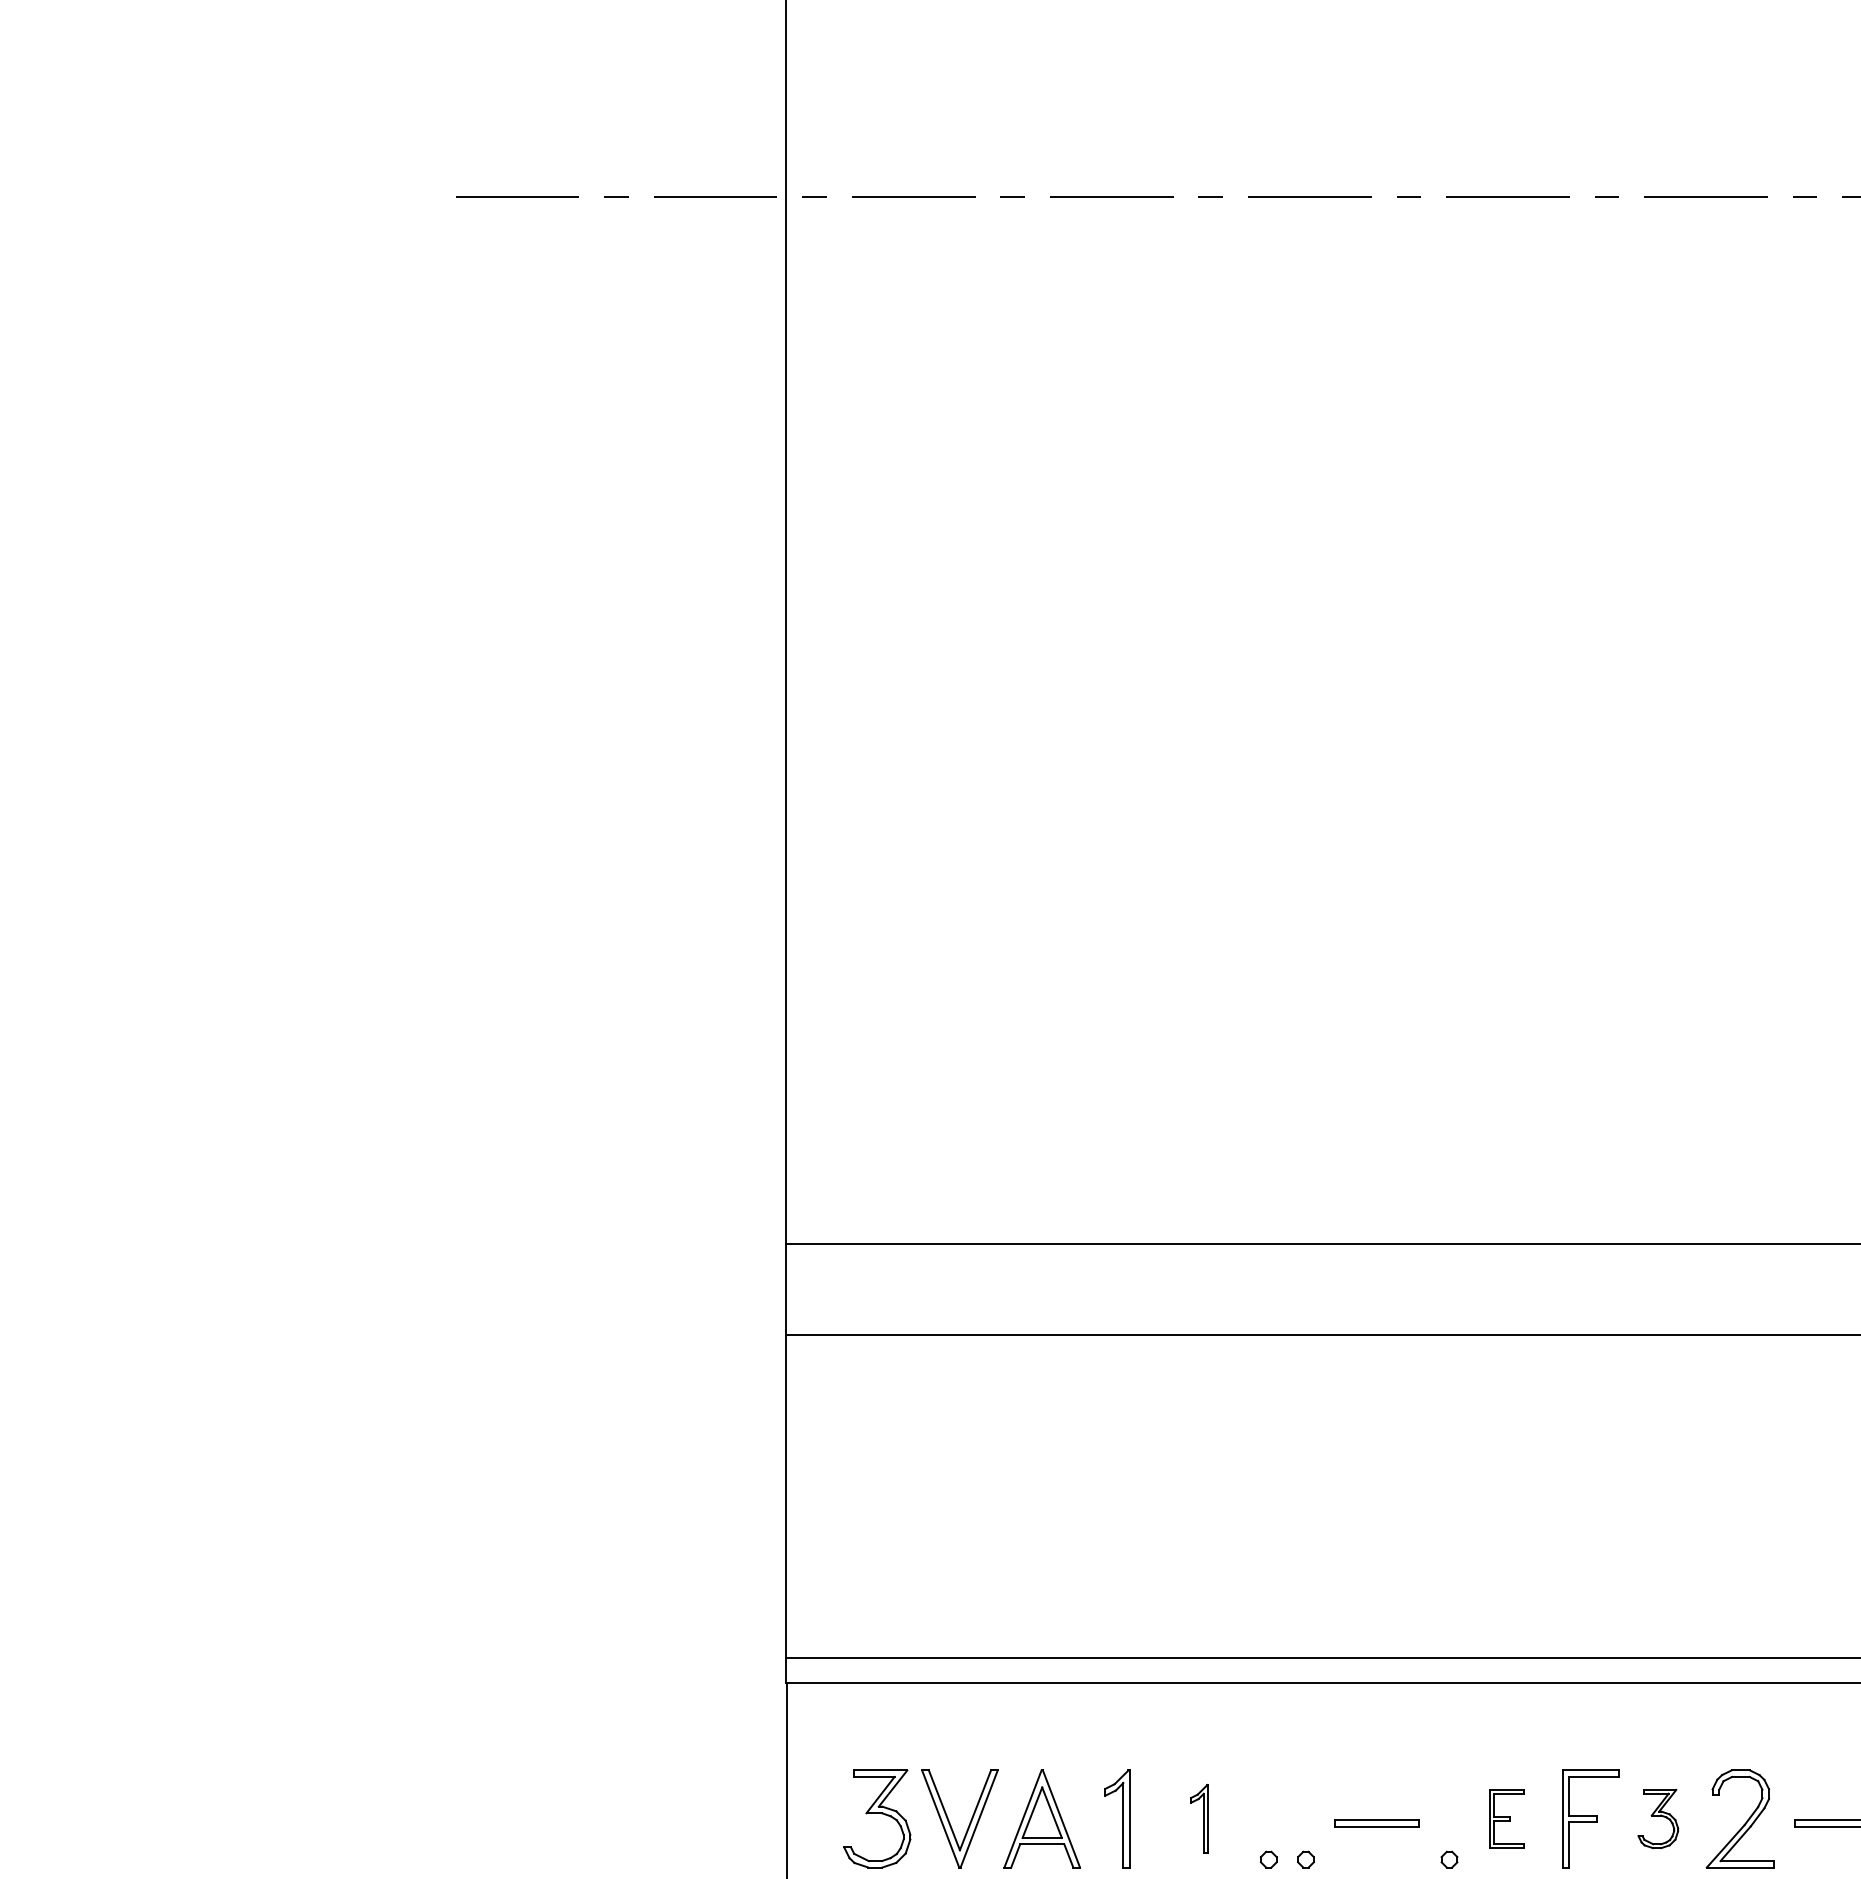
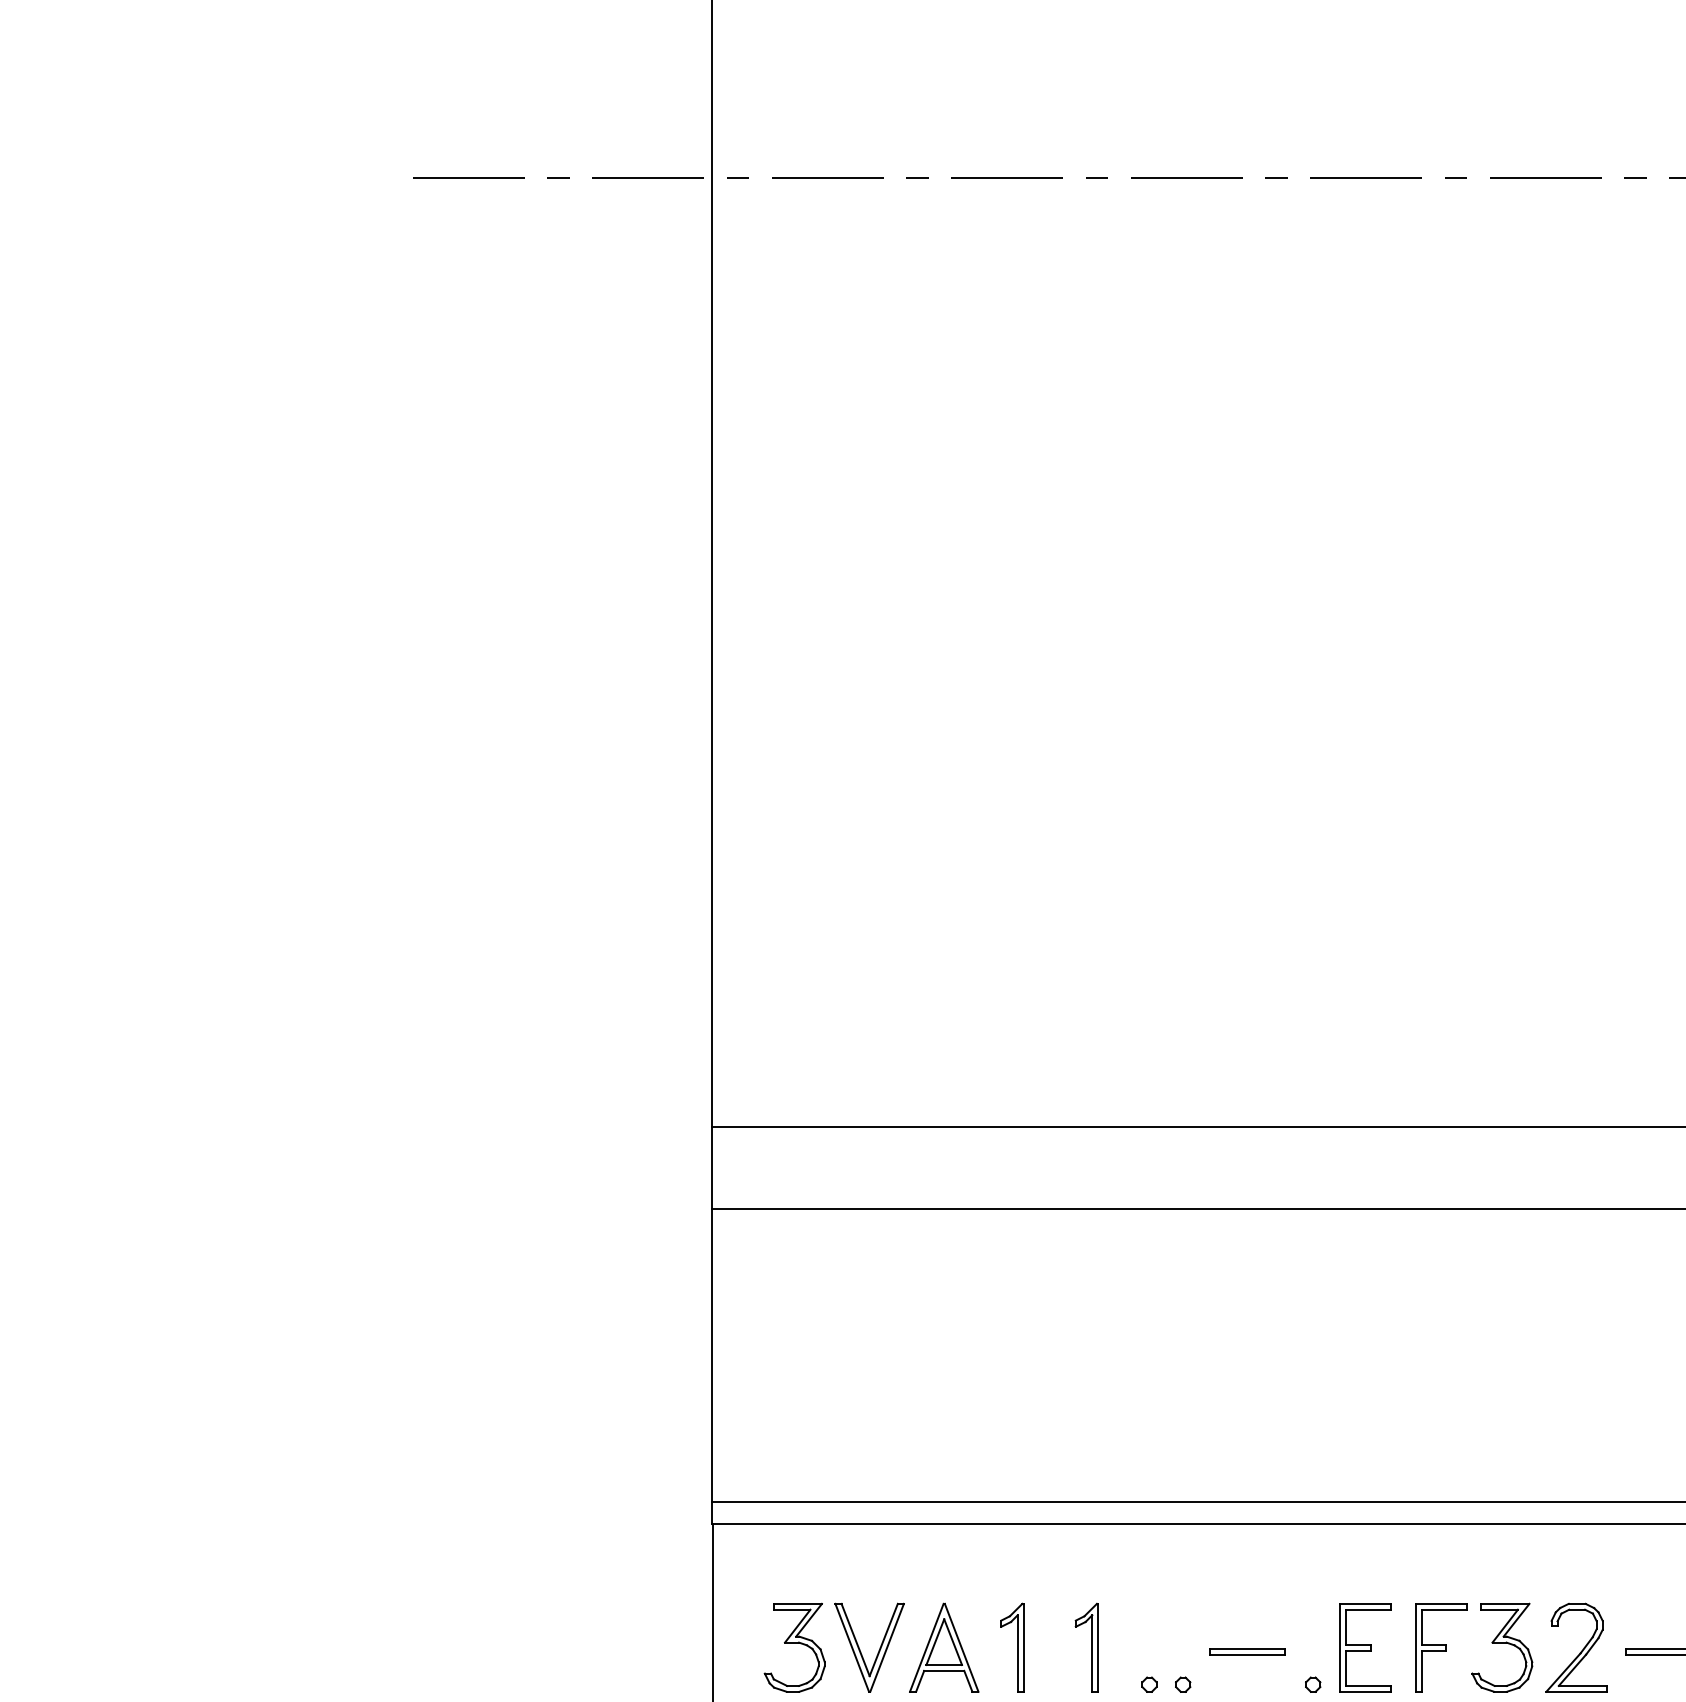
part: (1199, 1818) -> (1086, 1647), size x1.43
part: (1506, 1818) -> (1364, 1647), size x1.67
part: (1658, 1818) -> (1502, 1647), size x1.67

